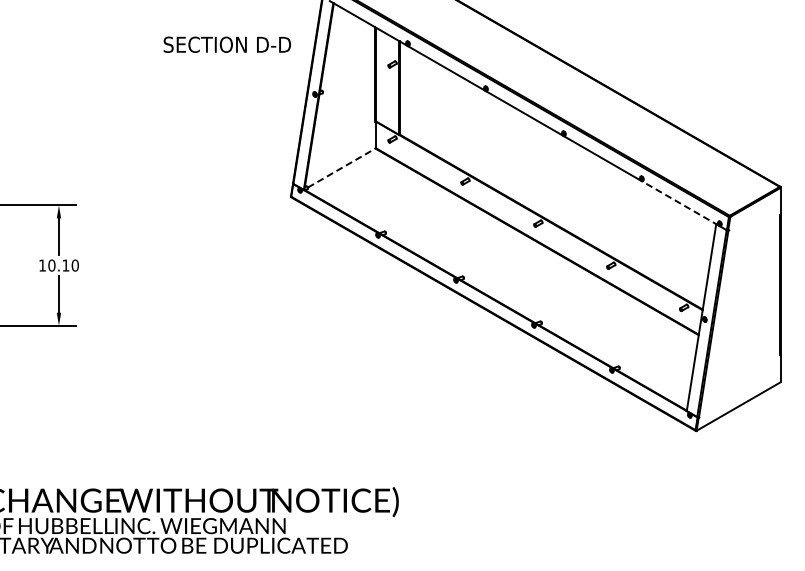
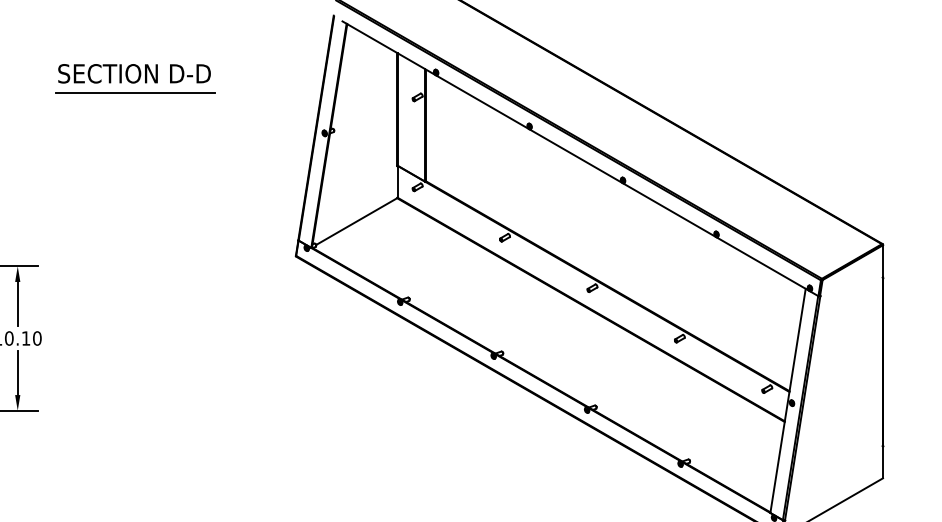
text: (227, 44) -> (134, 73), moved
line: (156, 60) -> (134, 92), added
line: (342, 167) -> (357, 220), dashed -> solid
line: (680, 203) -> (762, 264), dashed -> solid

